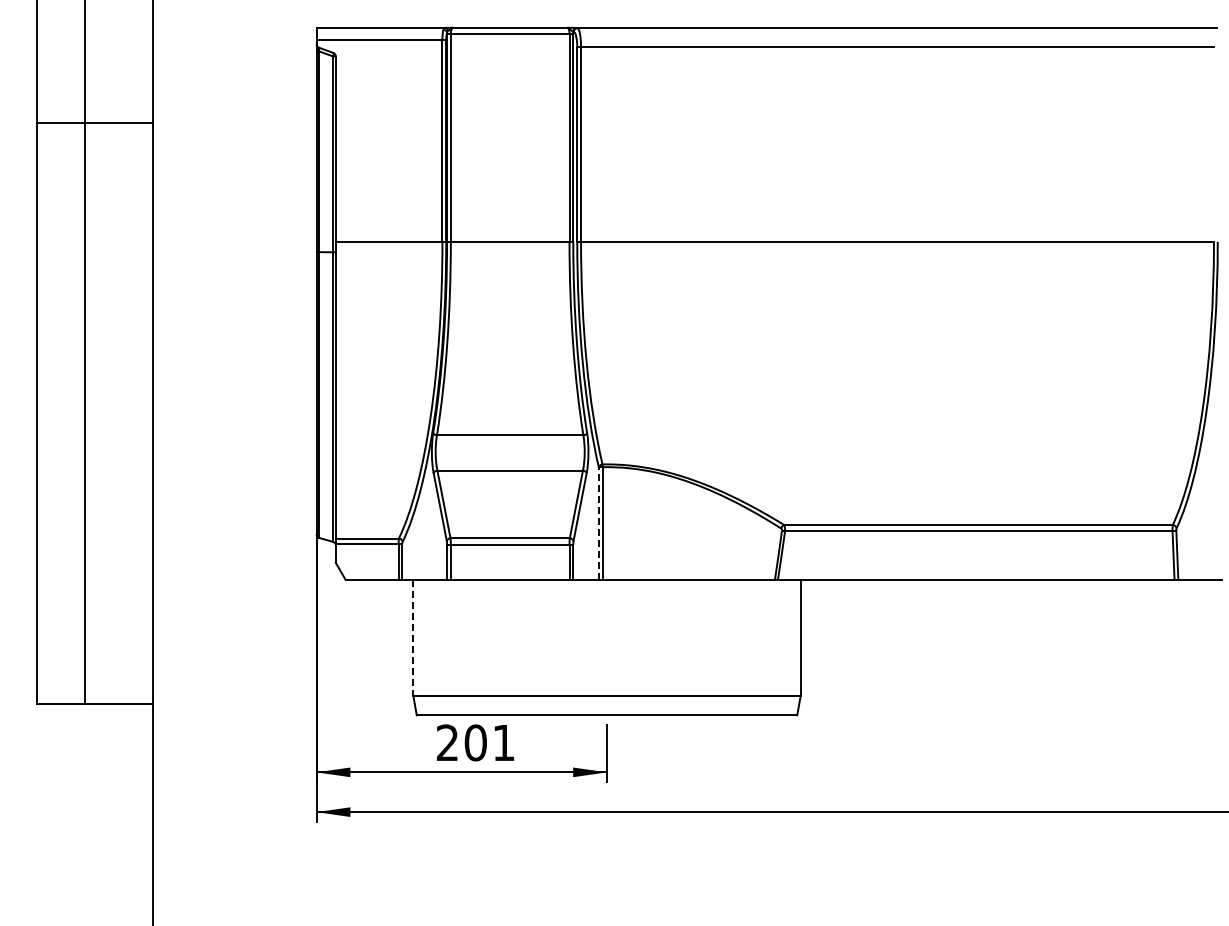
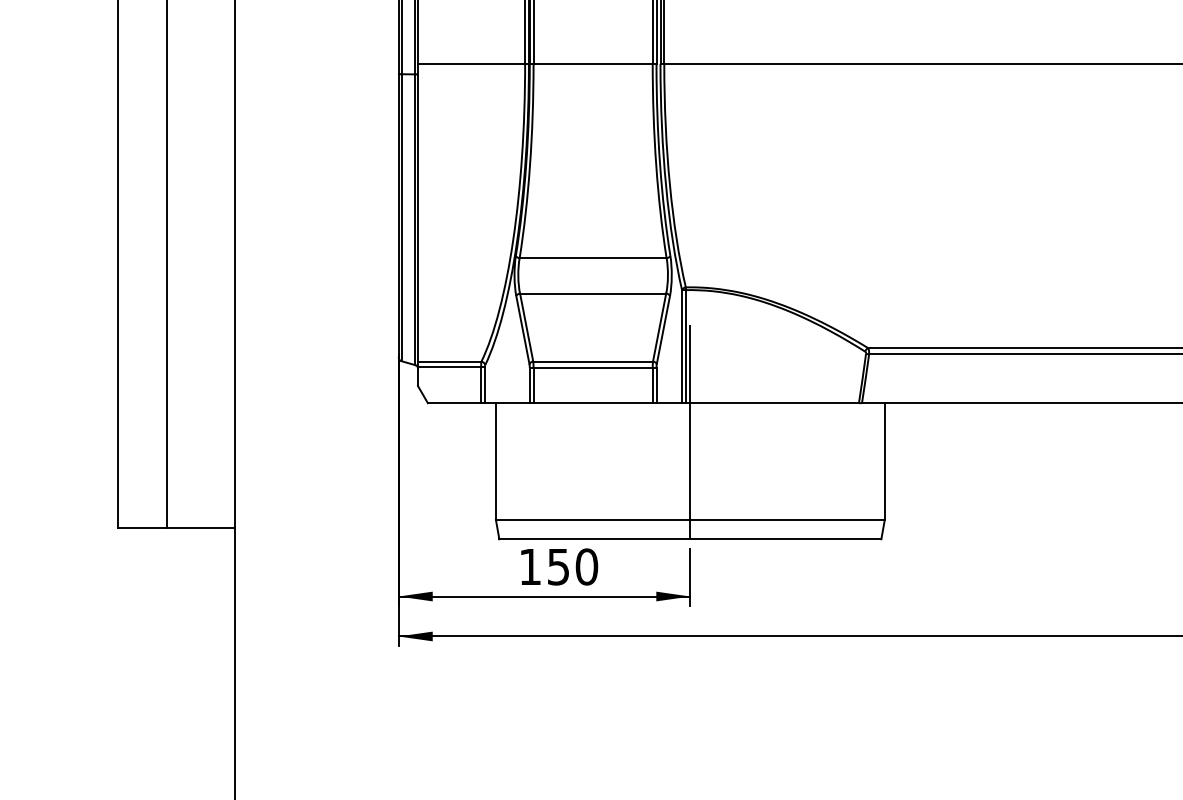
line: (598, 522) -> (681, 345), dashed -> solid
line: (607, 608) -> (690, 432), added
line: (413, 638) -> (496, 462), dashed -> solid
text: (476, 742) -> (559, 566), 201 -> 150

